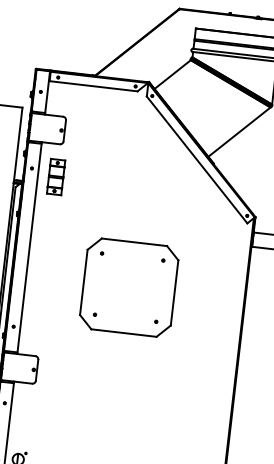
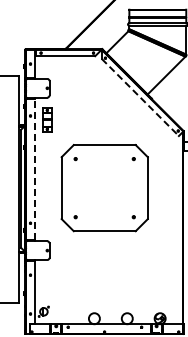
line: (197, 159) -> (140, 97), solid -> dashed
line: (30, 248) -> (35, 169), solid -> dashed
part: (128, 288) -> (104, 188), size x1.4

